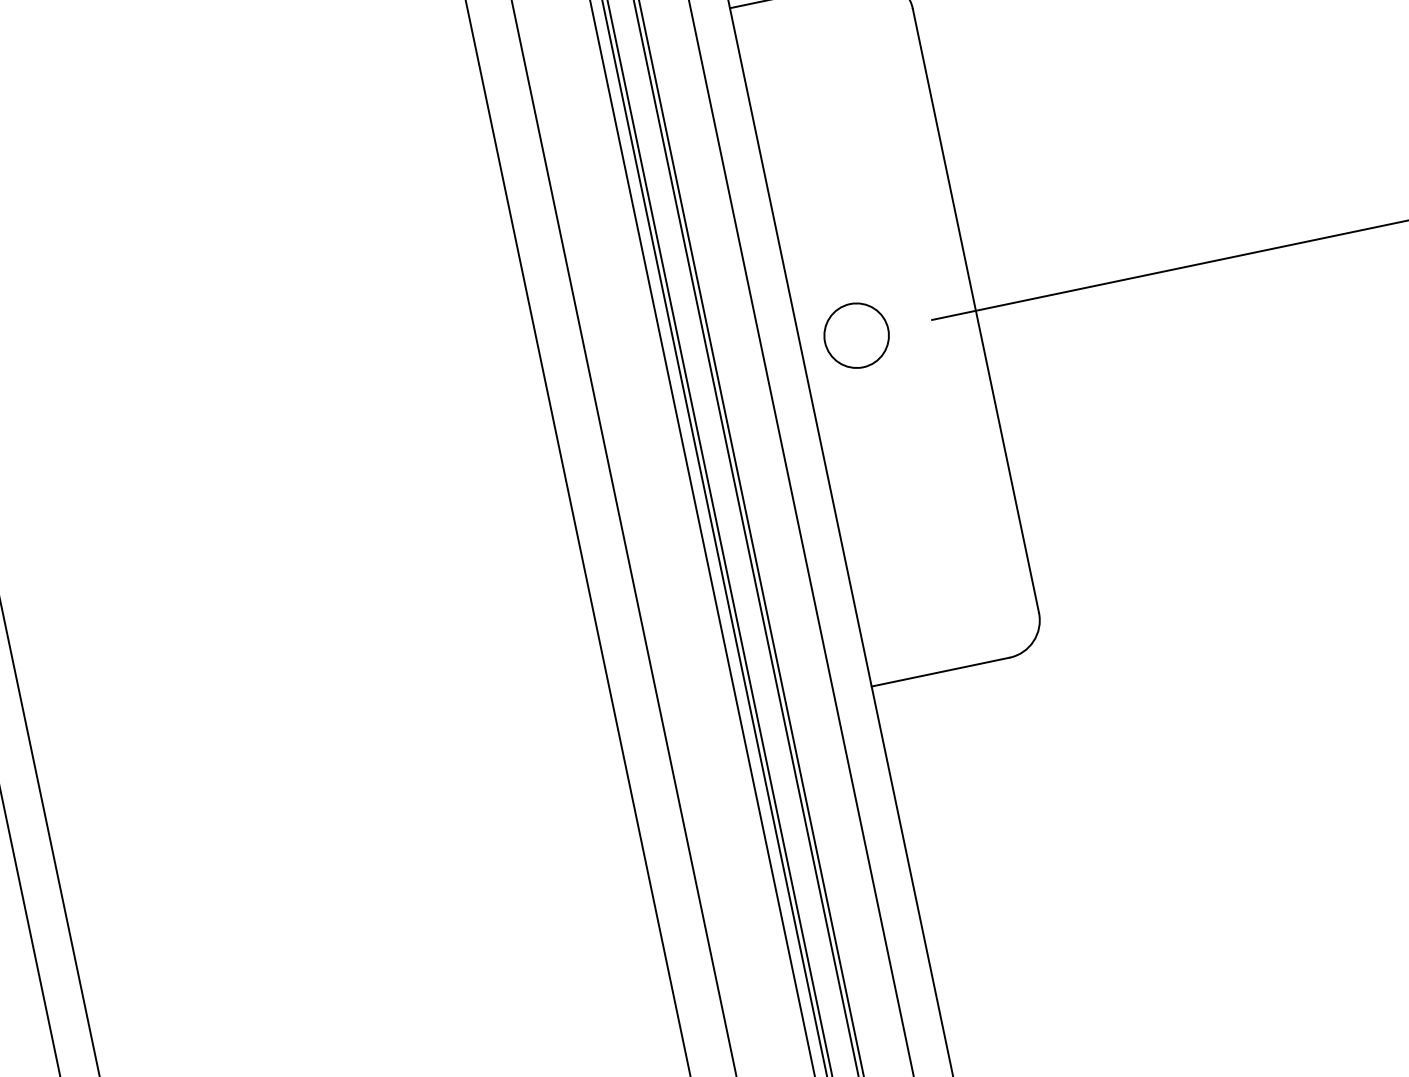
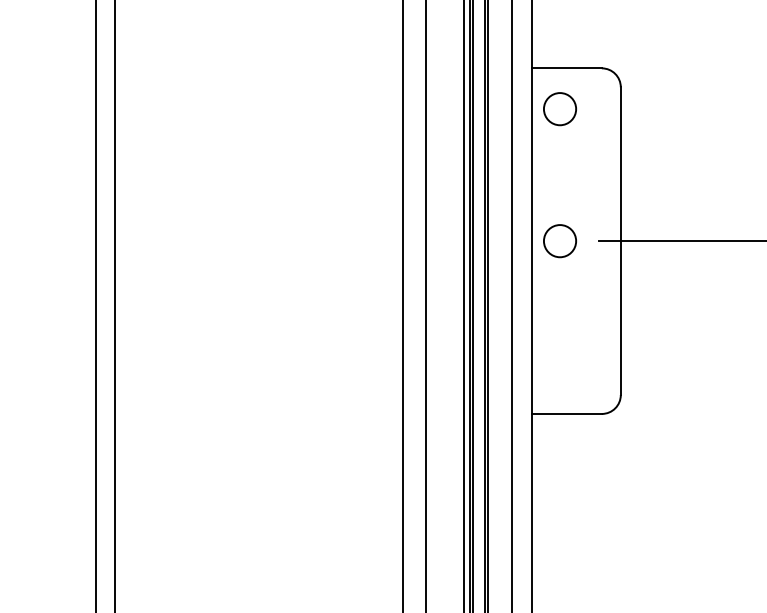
circle: (801, 77) -> (559, 109), added

